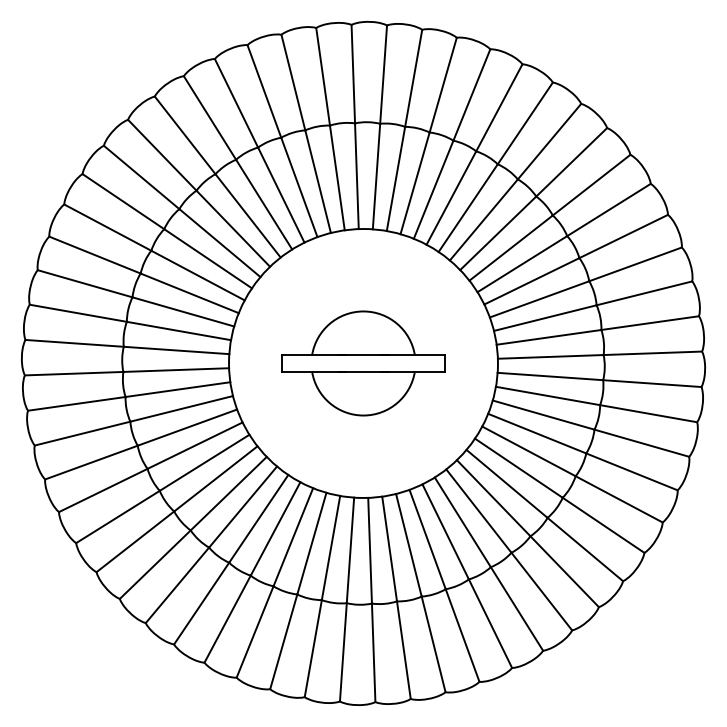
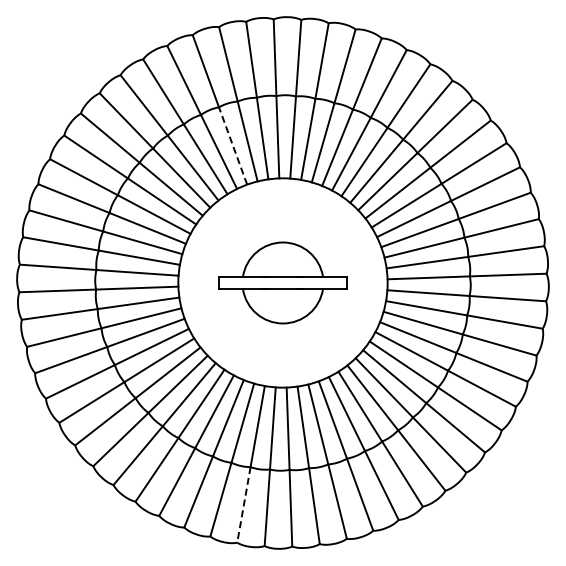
line: (298, 186) -> (232, 145), solid -> dashed
line: (312, 649) -> (243, 505), solid -> dashed

